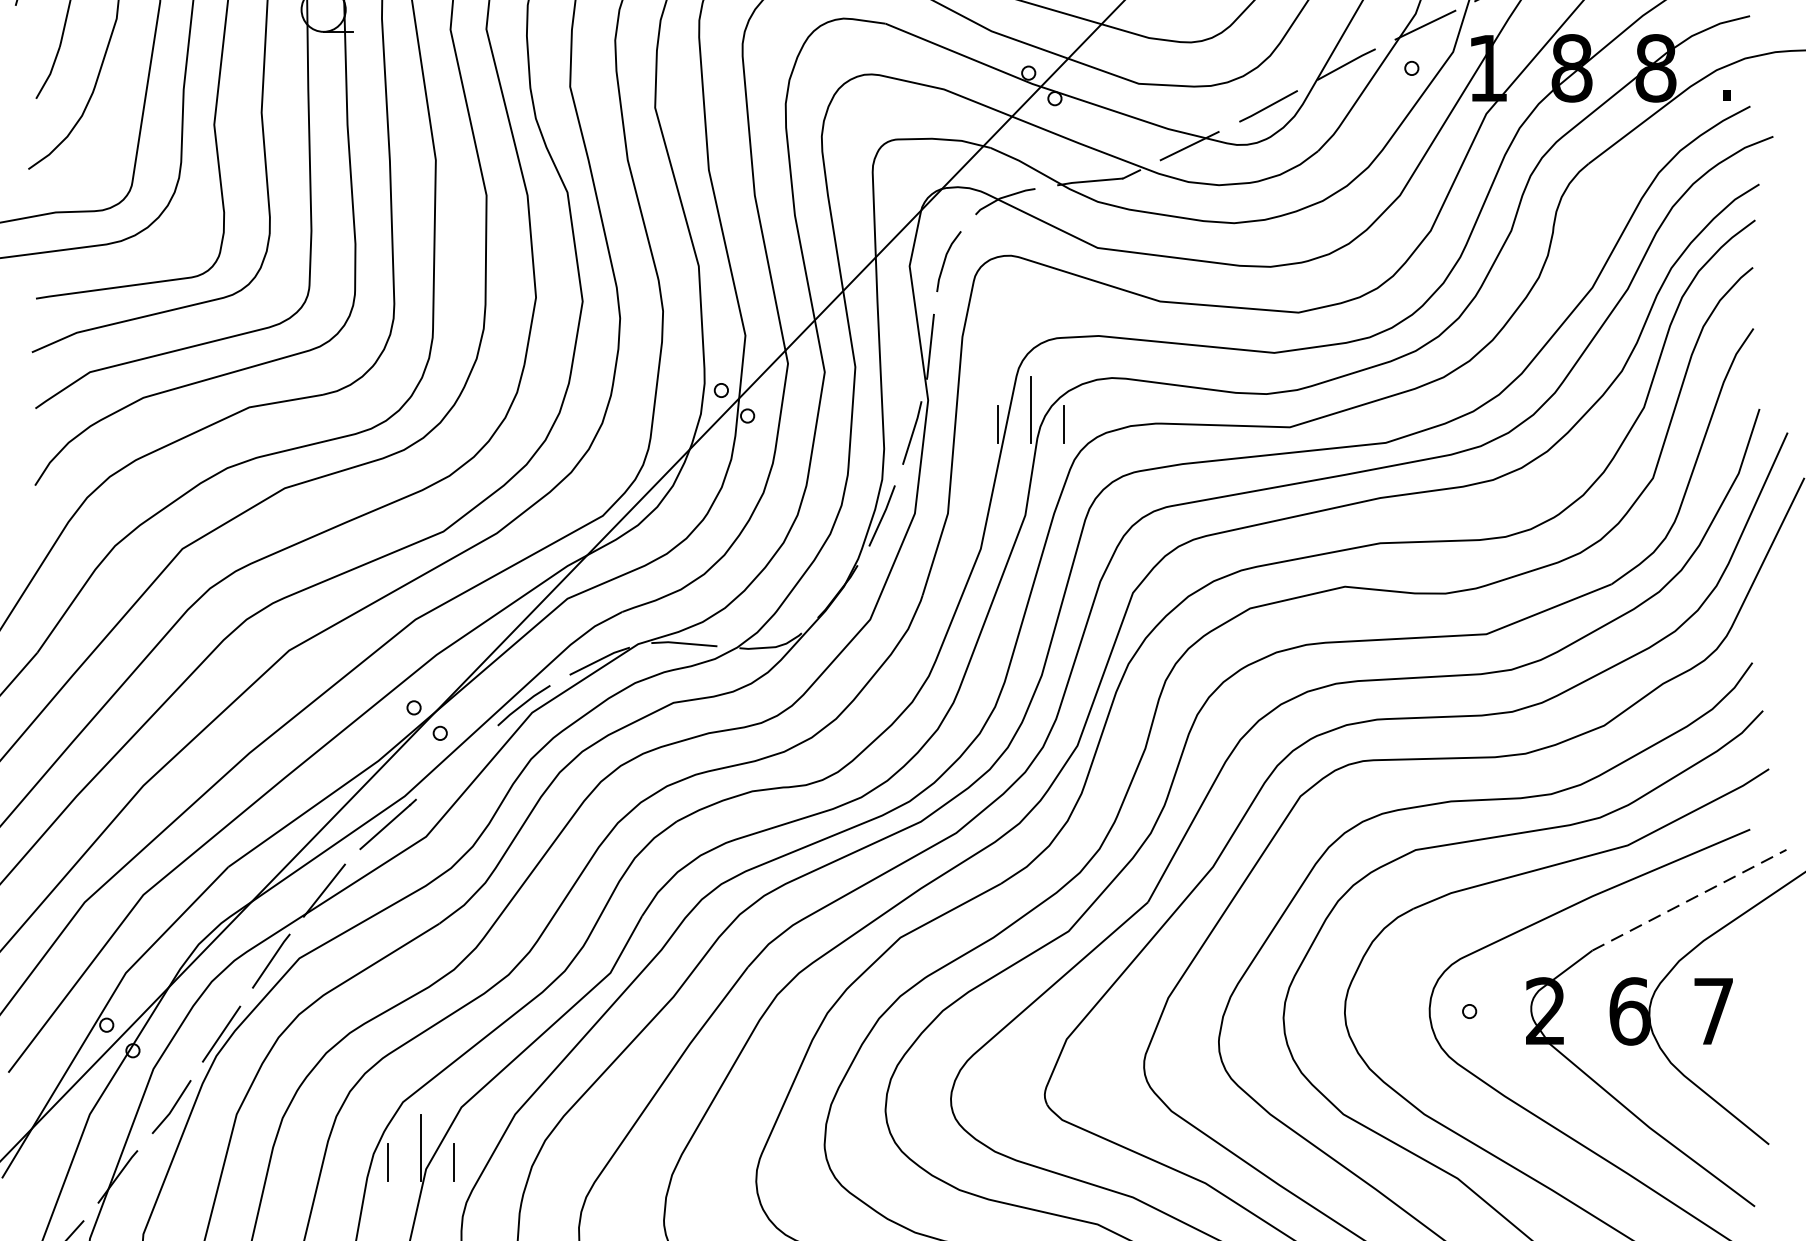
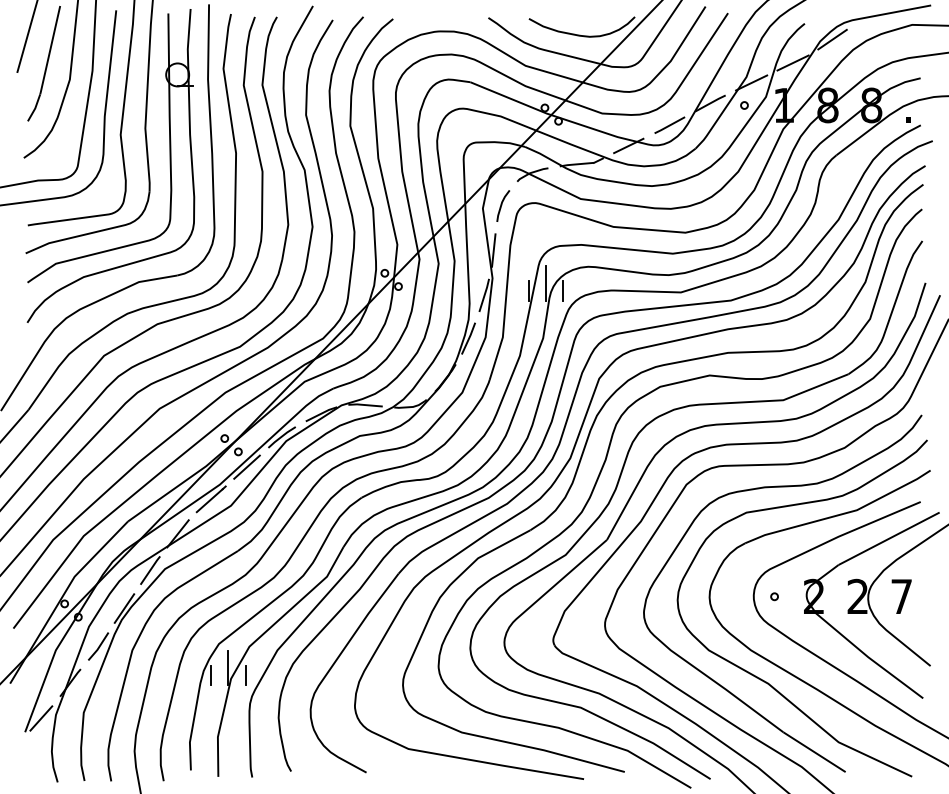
line: (455, 761) -> (246, 466), added
line: (1690, 899) -> (889, 538), dashed -> solid
text: (1628, 1011) -> (857, 596), 6 -> 2

